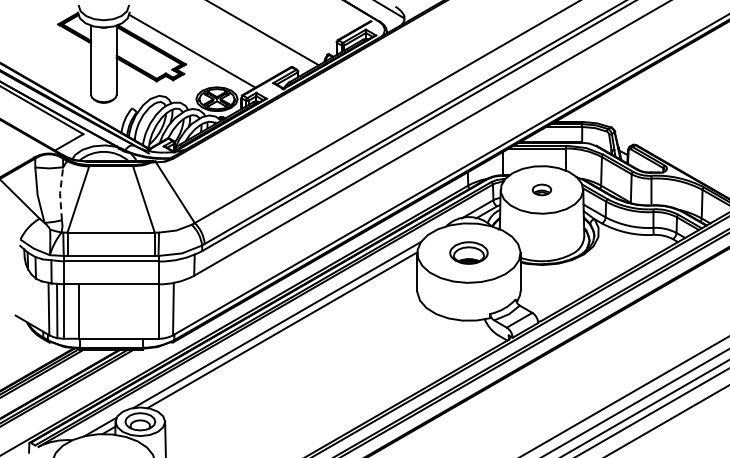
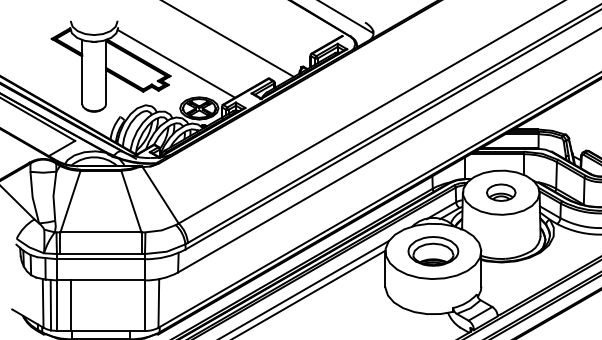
part: (541, 189) -> (500, 192), size x1.67
line: (60, 193) -> (53, 196), dashed -> solid
part: (468, 252) -> (432, 250), size x1.43

